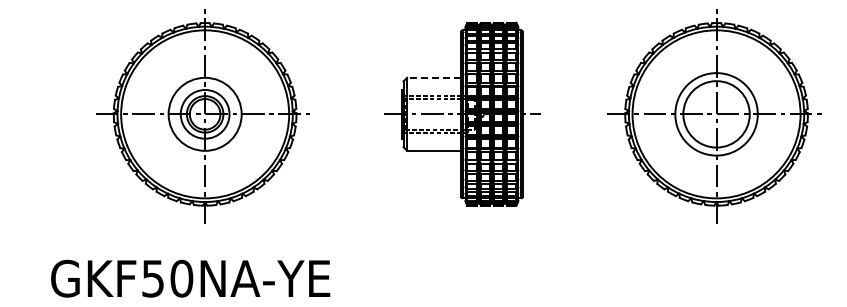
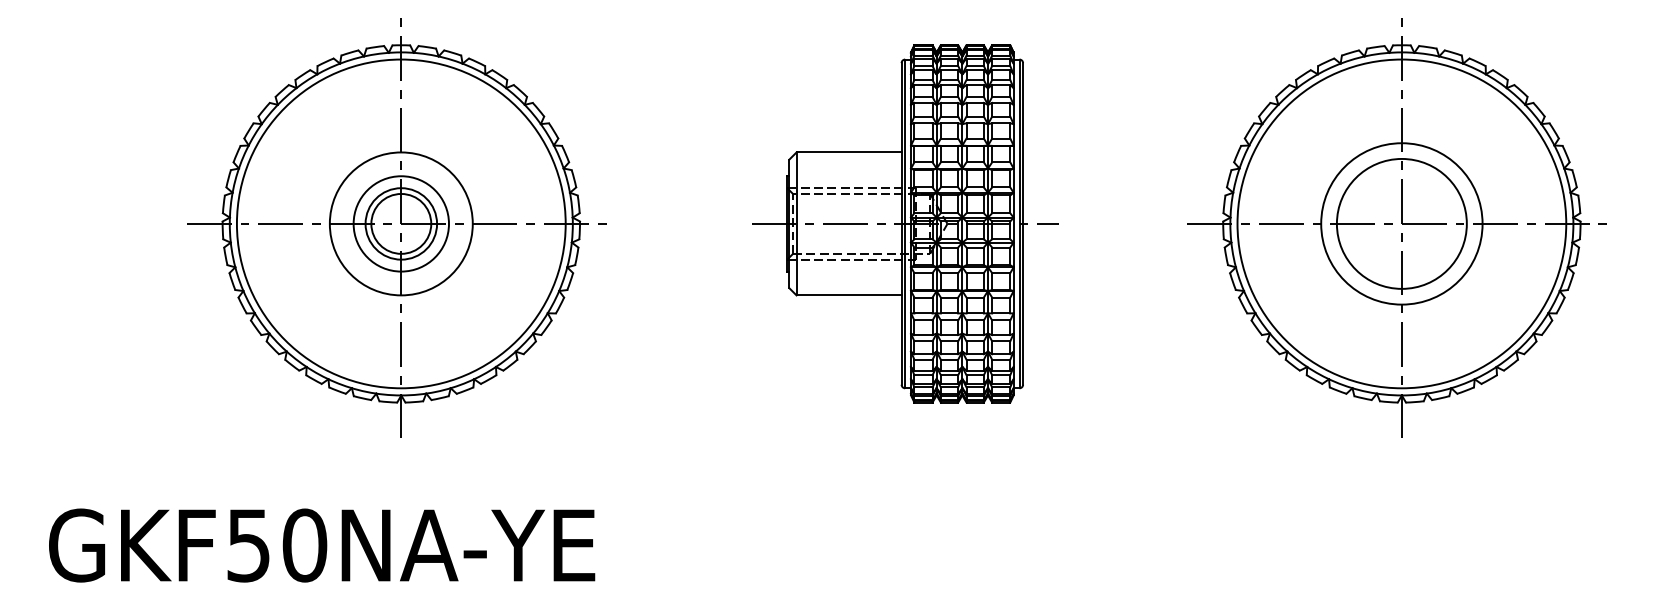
line: (434, 77) -> (850, 151), dashed -> solid
text: (190, 278) -> (321, 545), moved

